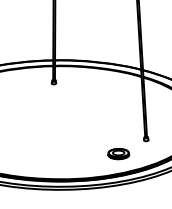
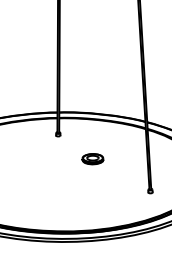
part: (118, 154) -> (92, 159), moved

